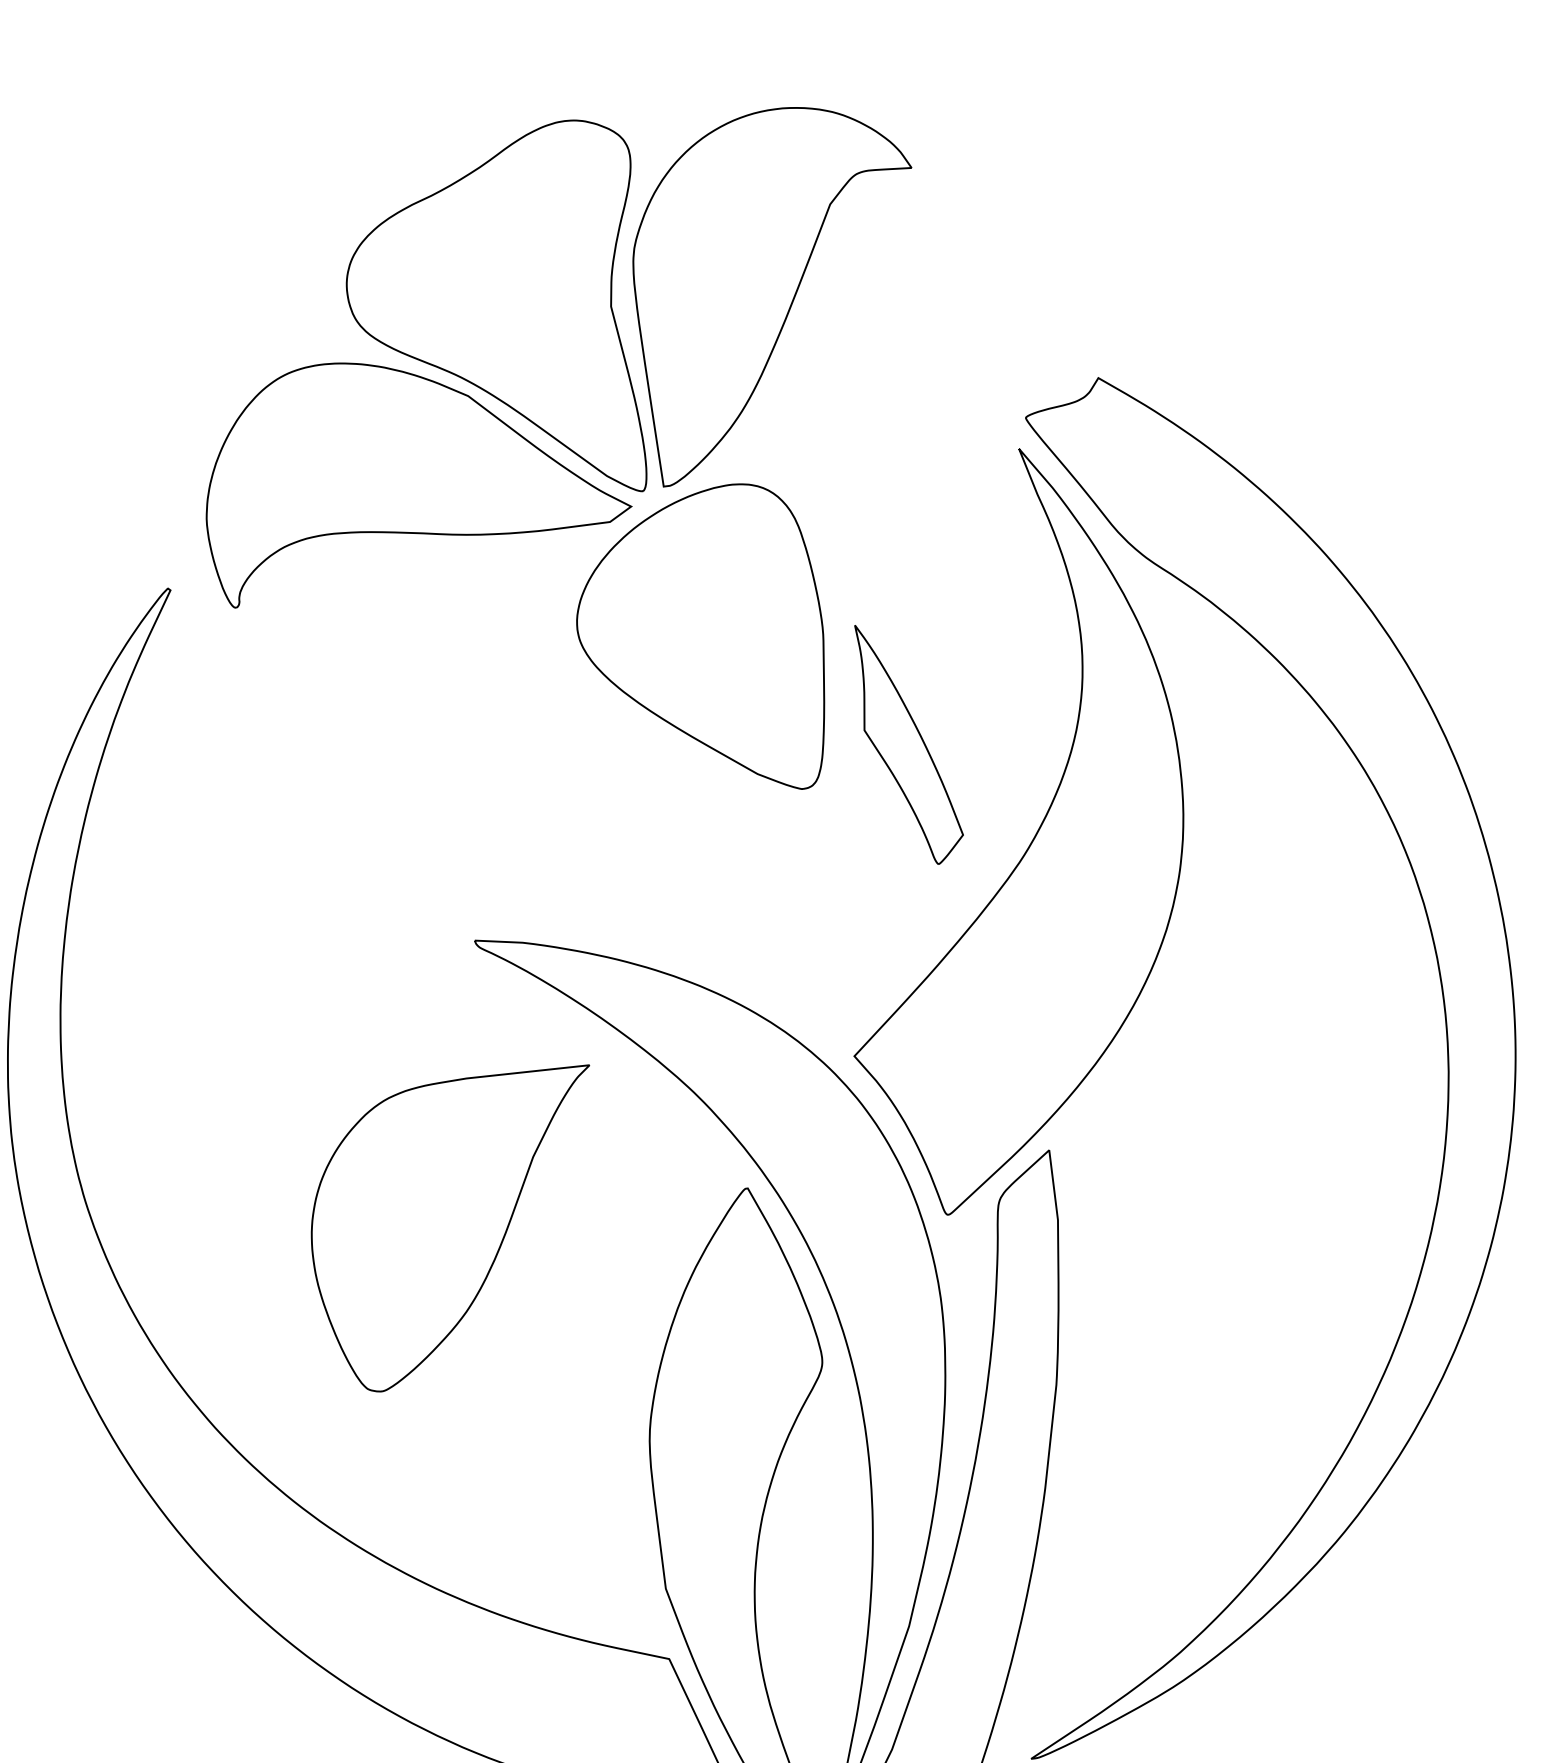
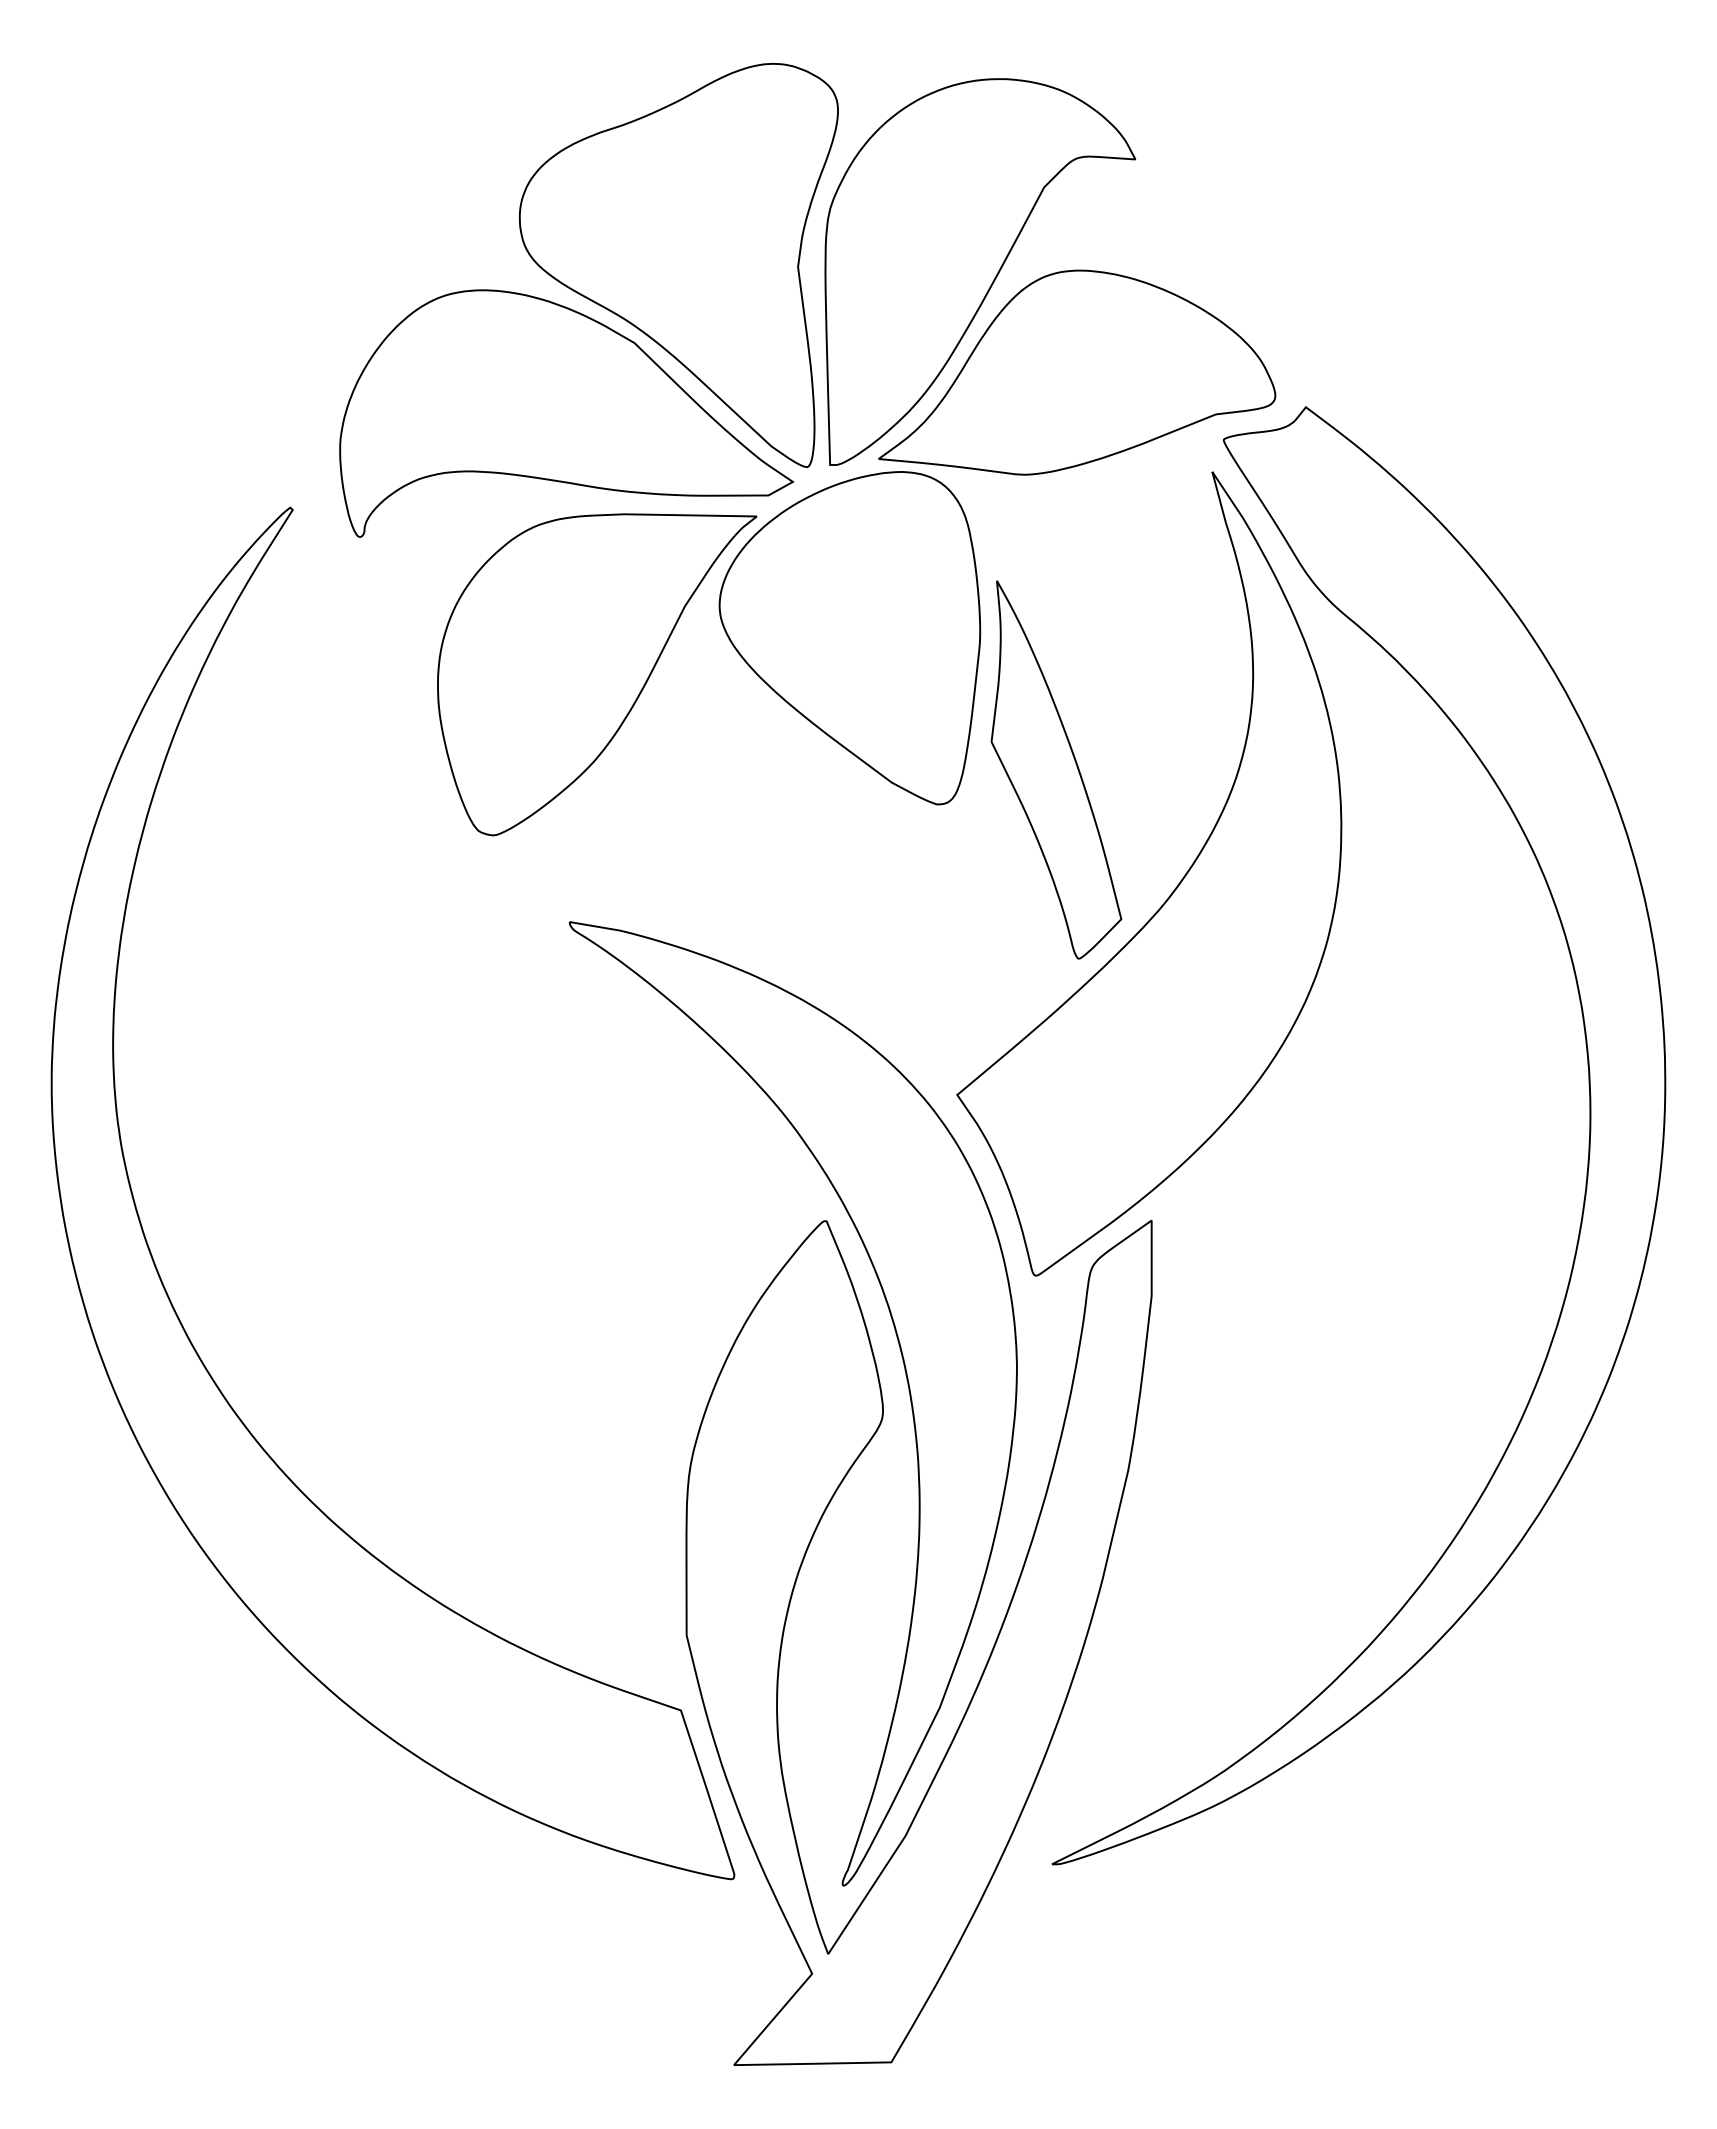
part: (882, 372) -> (1077, 372), added
part: (908, 742) -> (1056, 769), size x1.43
part: (460, 1230) -> (597, 674), moved

